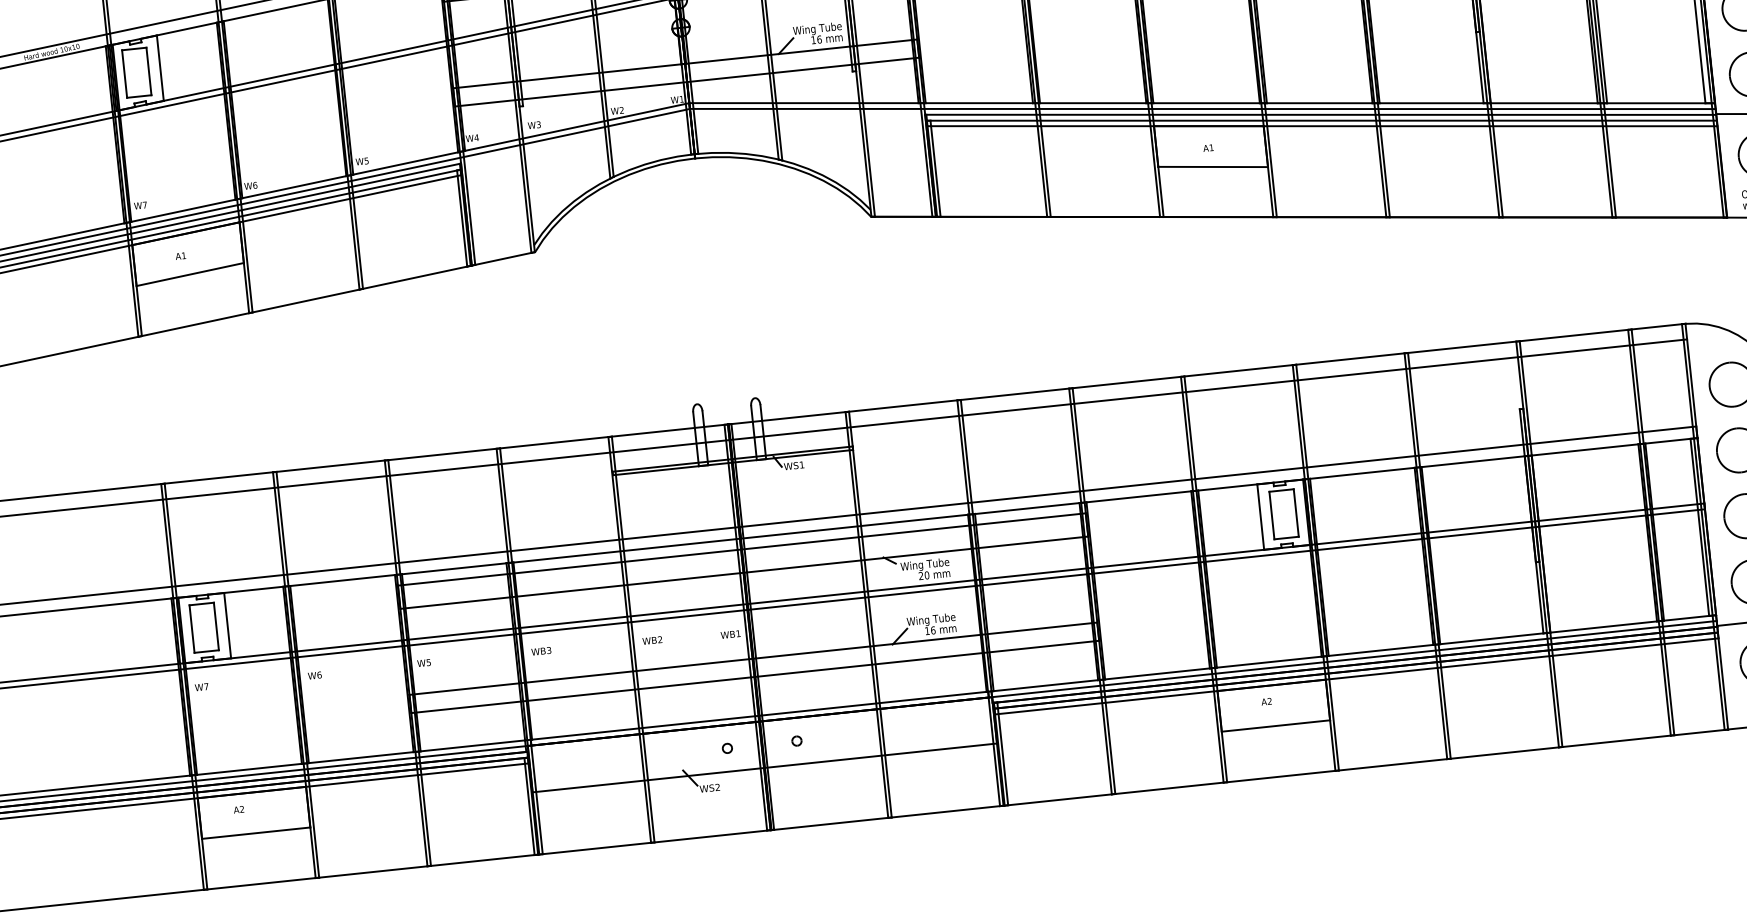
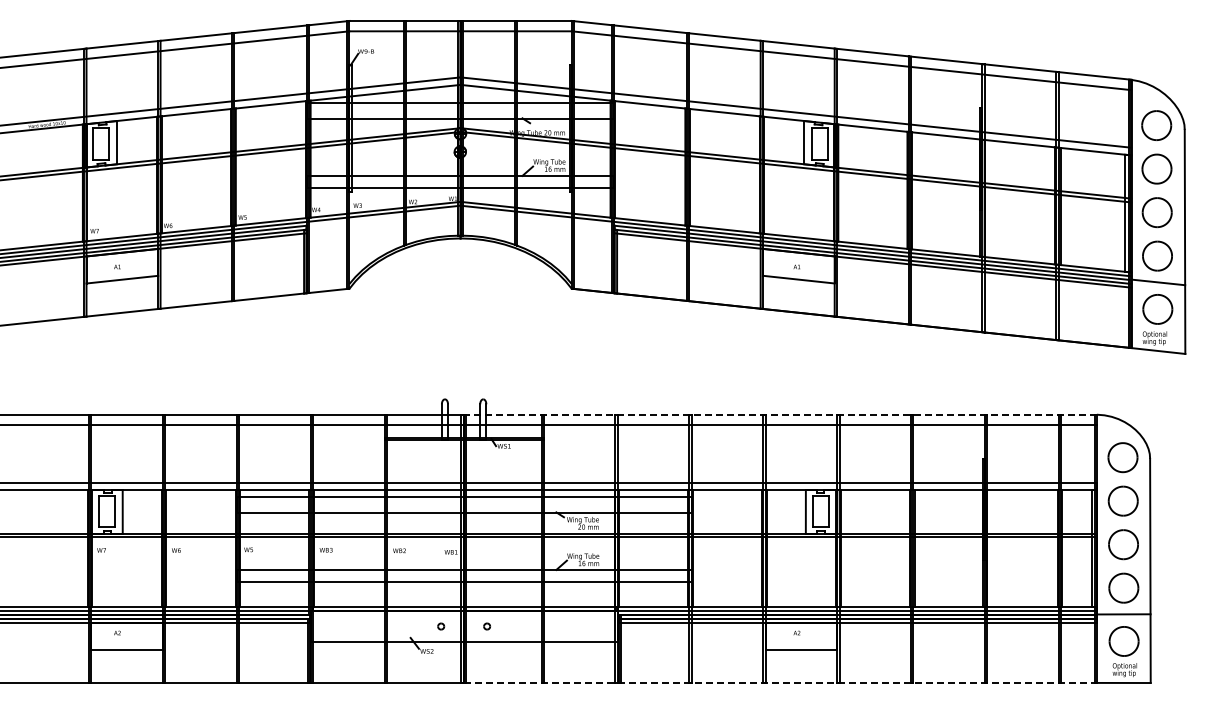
line: (1206, 373) -> (780, 414), solid -> dashed
line: (1251, 780) -> (781, 683), solid -> dashed

